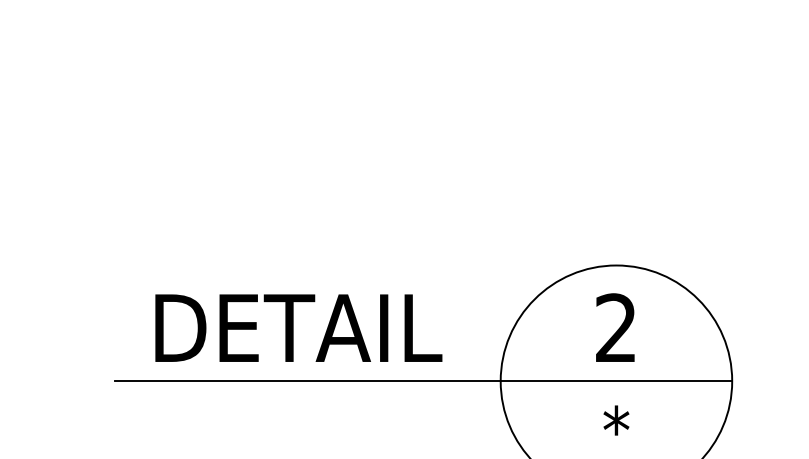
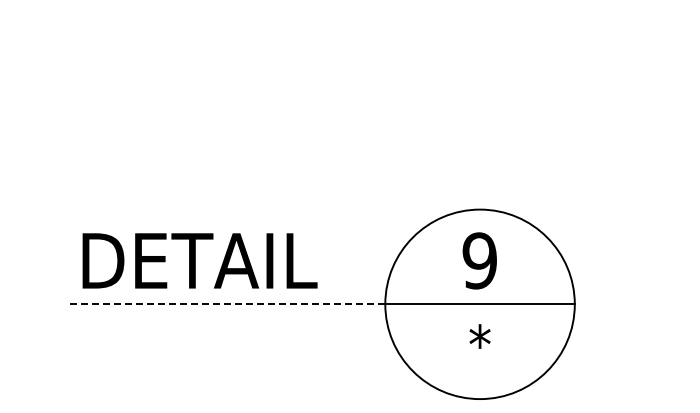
text: (298, 327) -> (199, 260), moved
text: (615, 327) -> (479, 260), 2 -> 9
line: (307, 381) -> (227, 304), solid -> dashed

